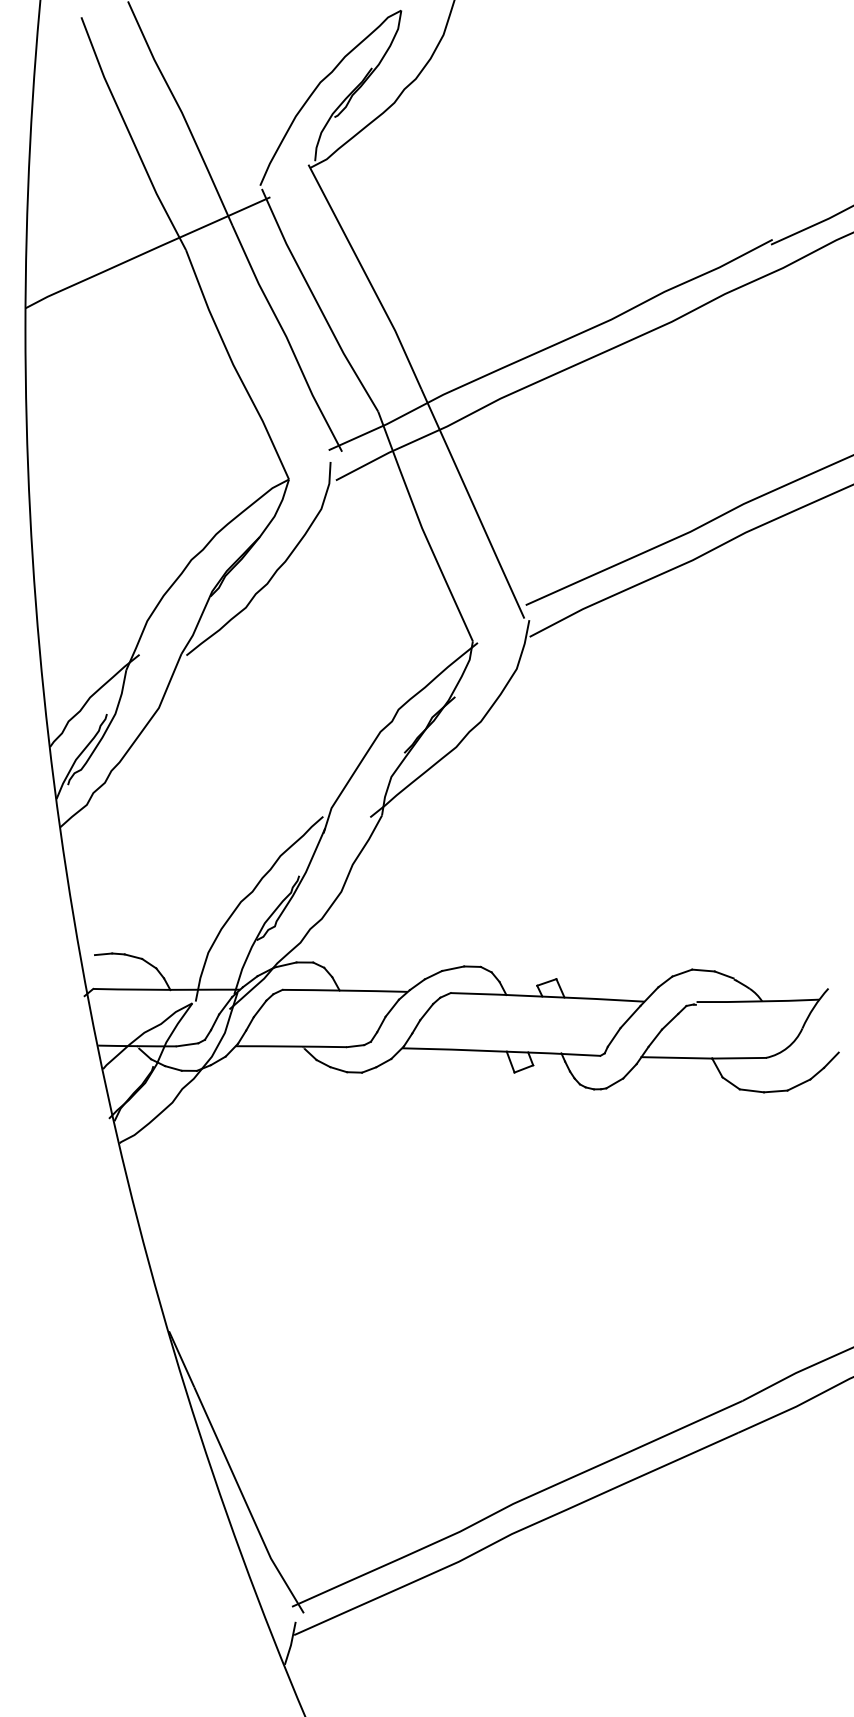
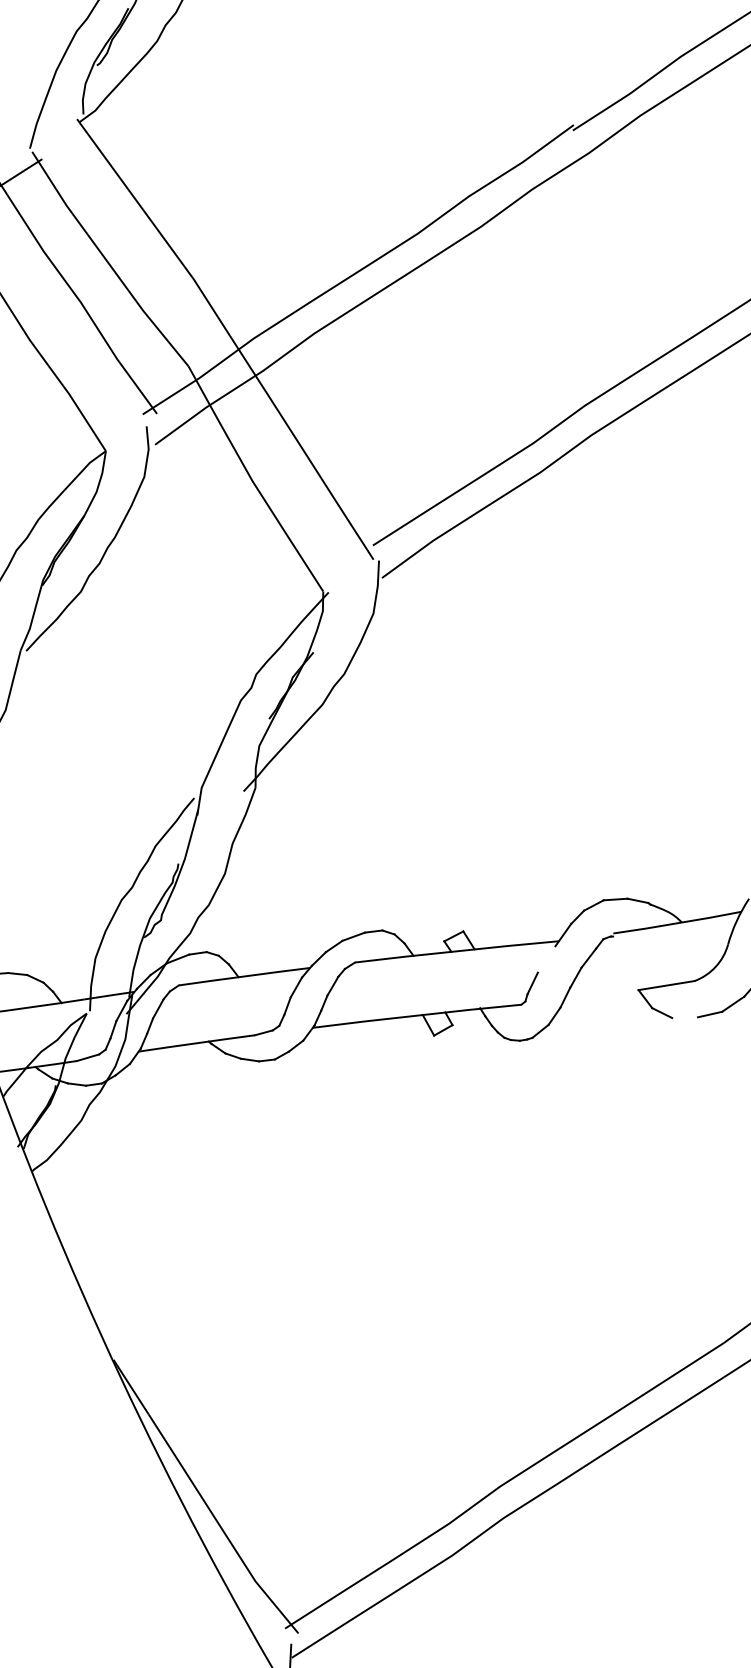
line: (630, 1016) -> (546, 958), removed
line: (676, 1057) -> (601, 994), removed
line: (751, 1090) -> (684, 1017), removed

